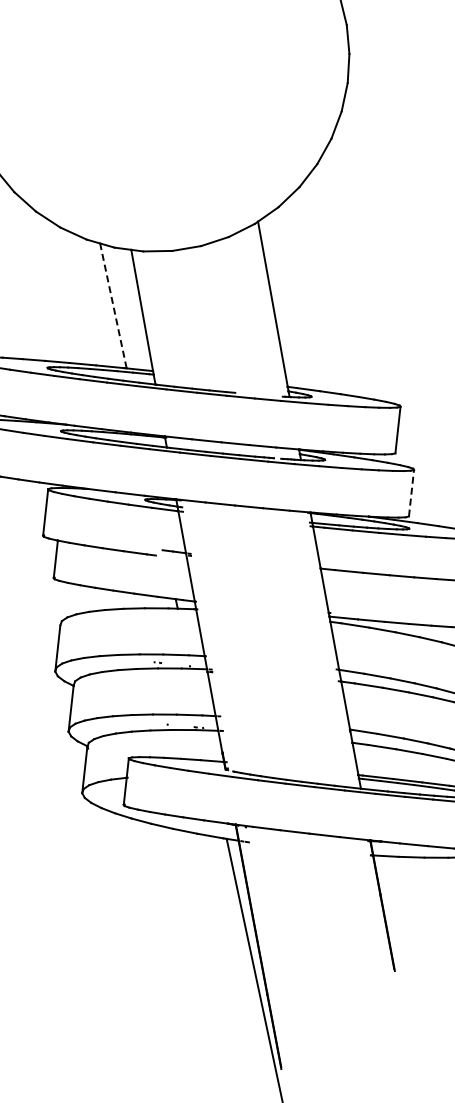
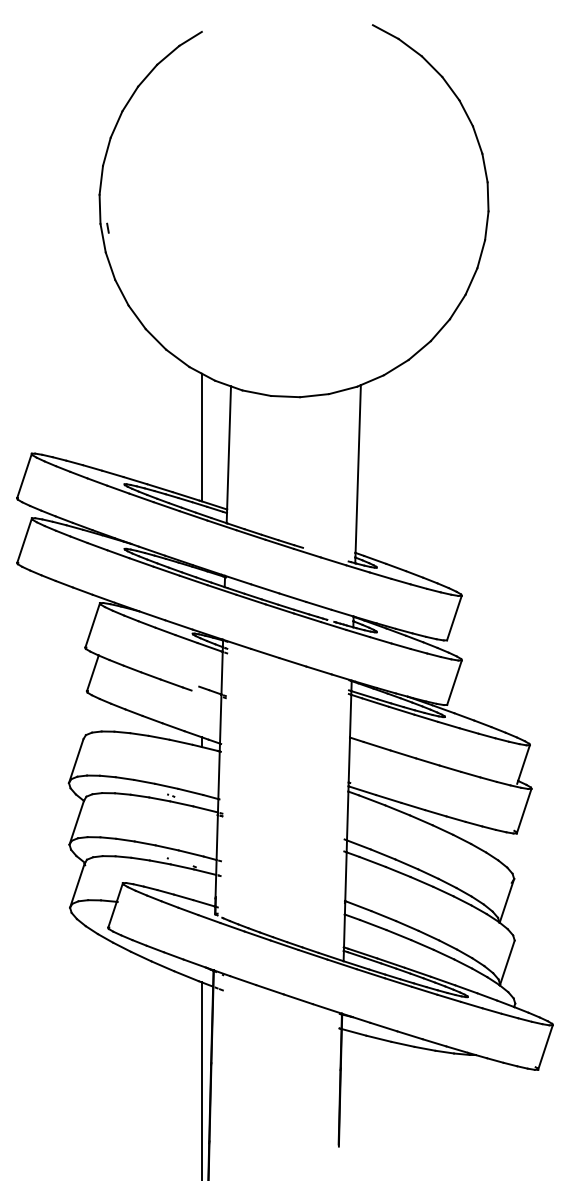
line: (113, 306) -> (201, 437), dashed -> solid
line: (411, 493) -> (454, 682), dashed -> solid

